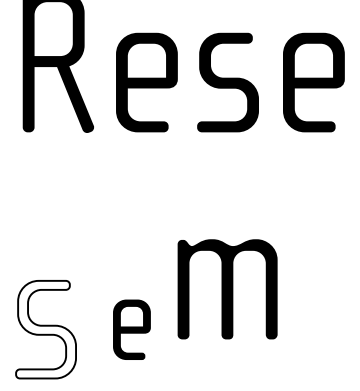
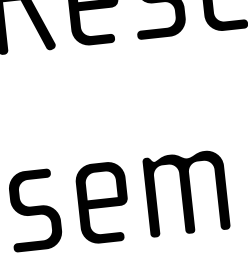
part: (227, 289) -> (186, 193), moved
fill: (46, 329) -> (35, 210), added
part: (131, 329) -> (102, 202), size x1.67

